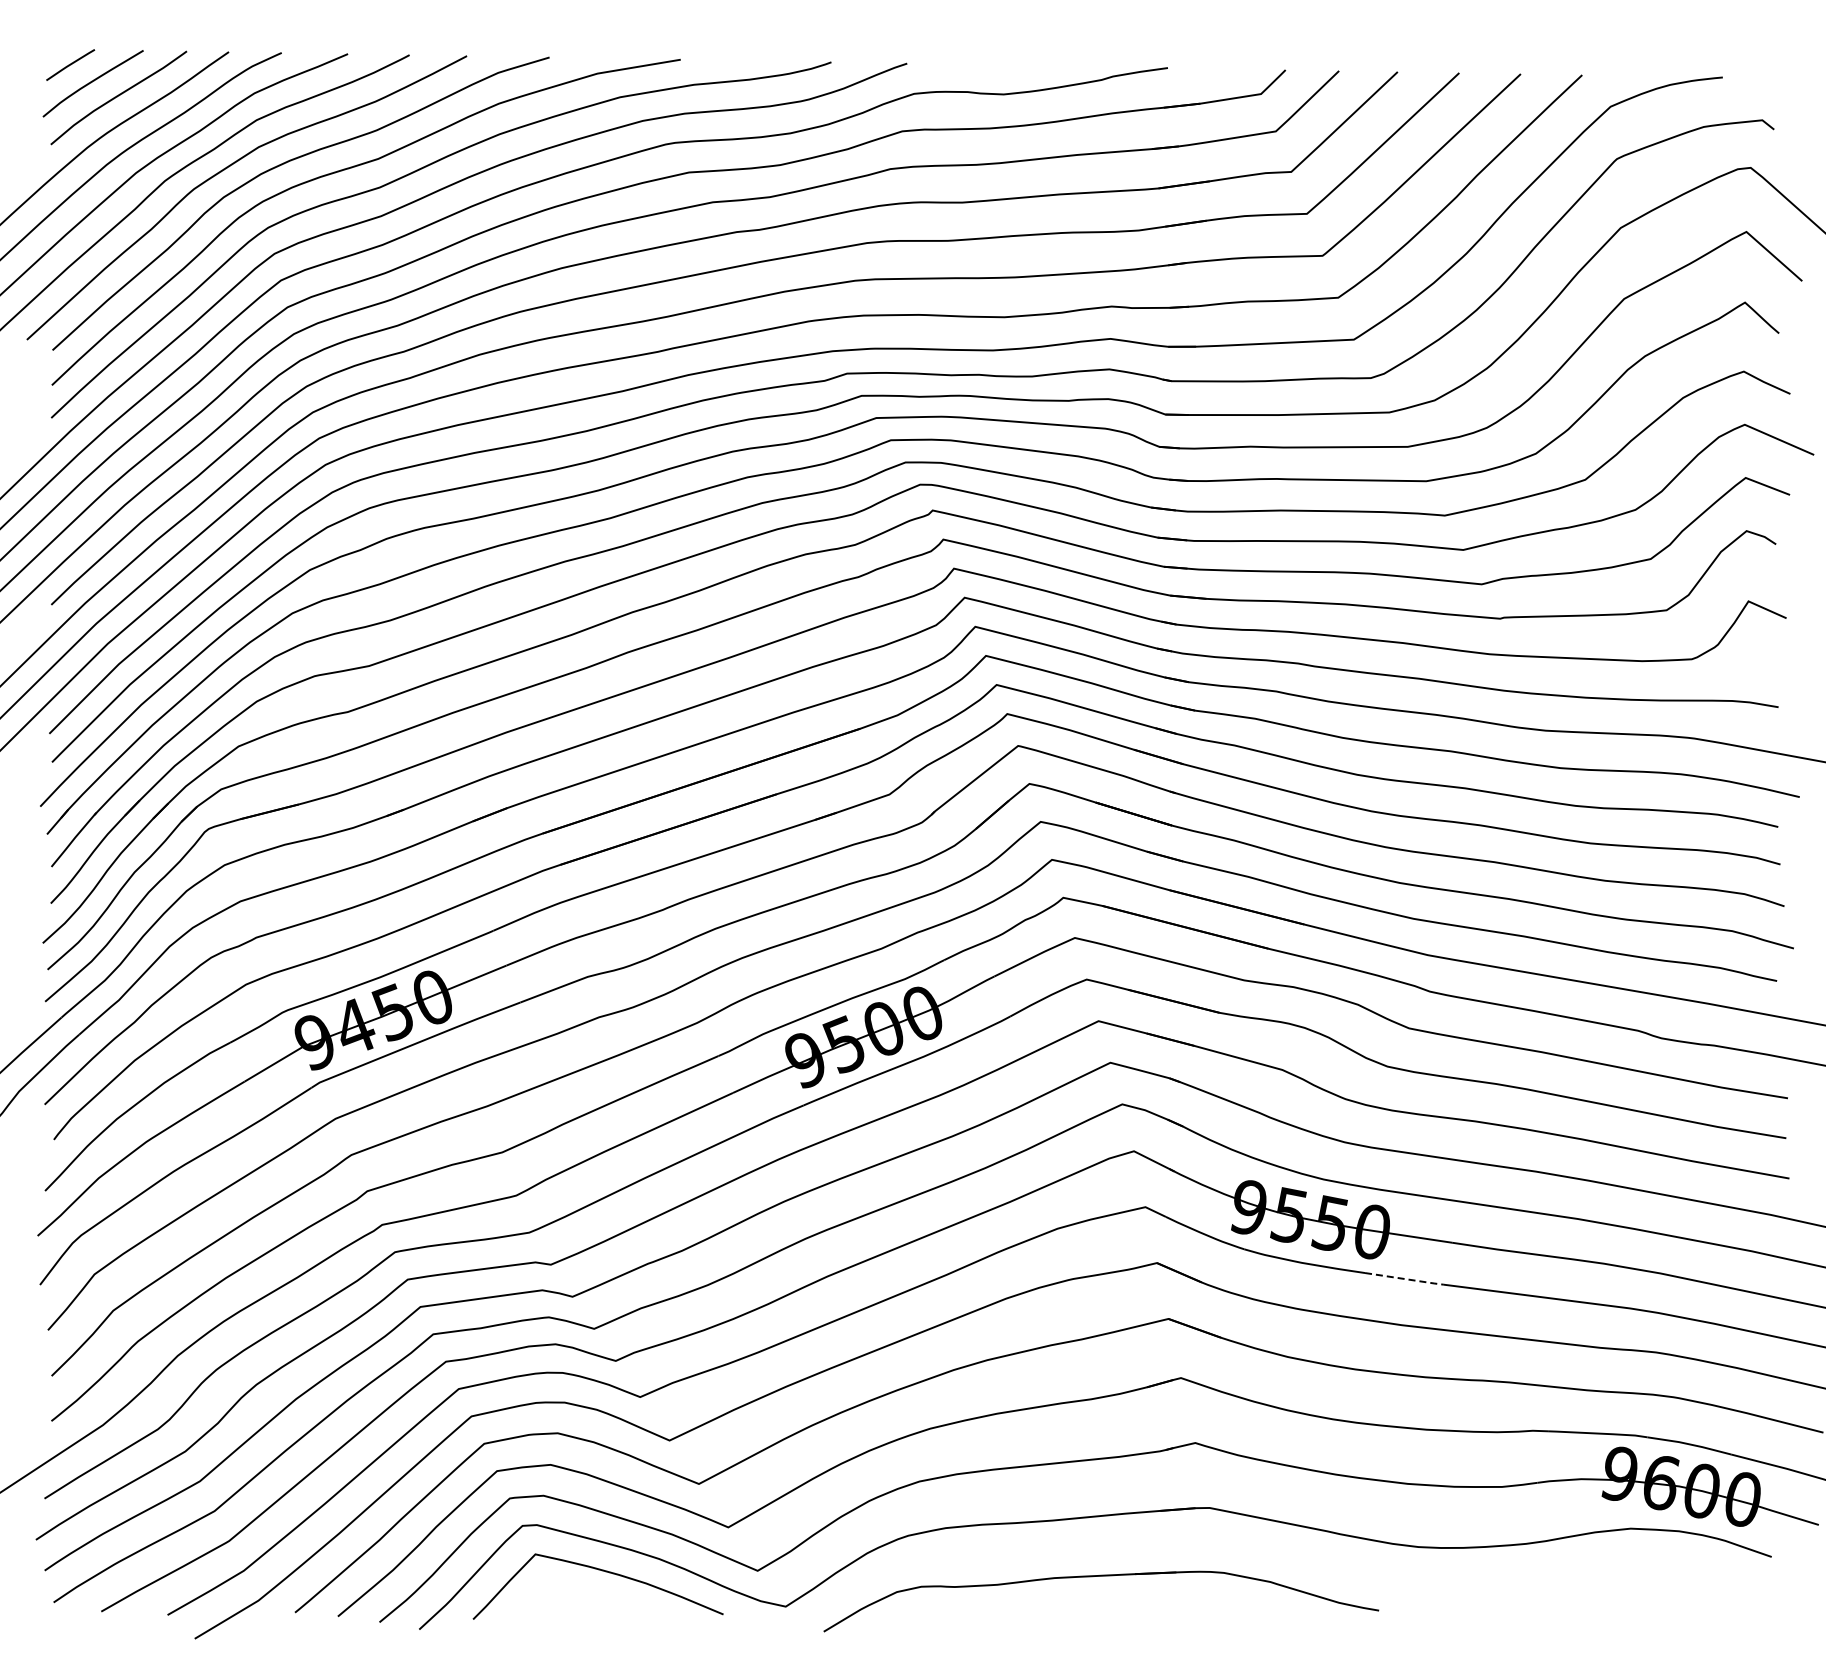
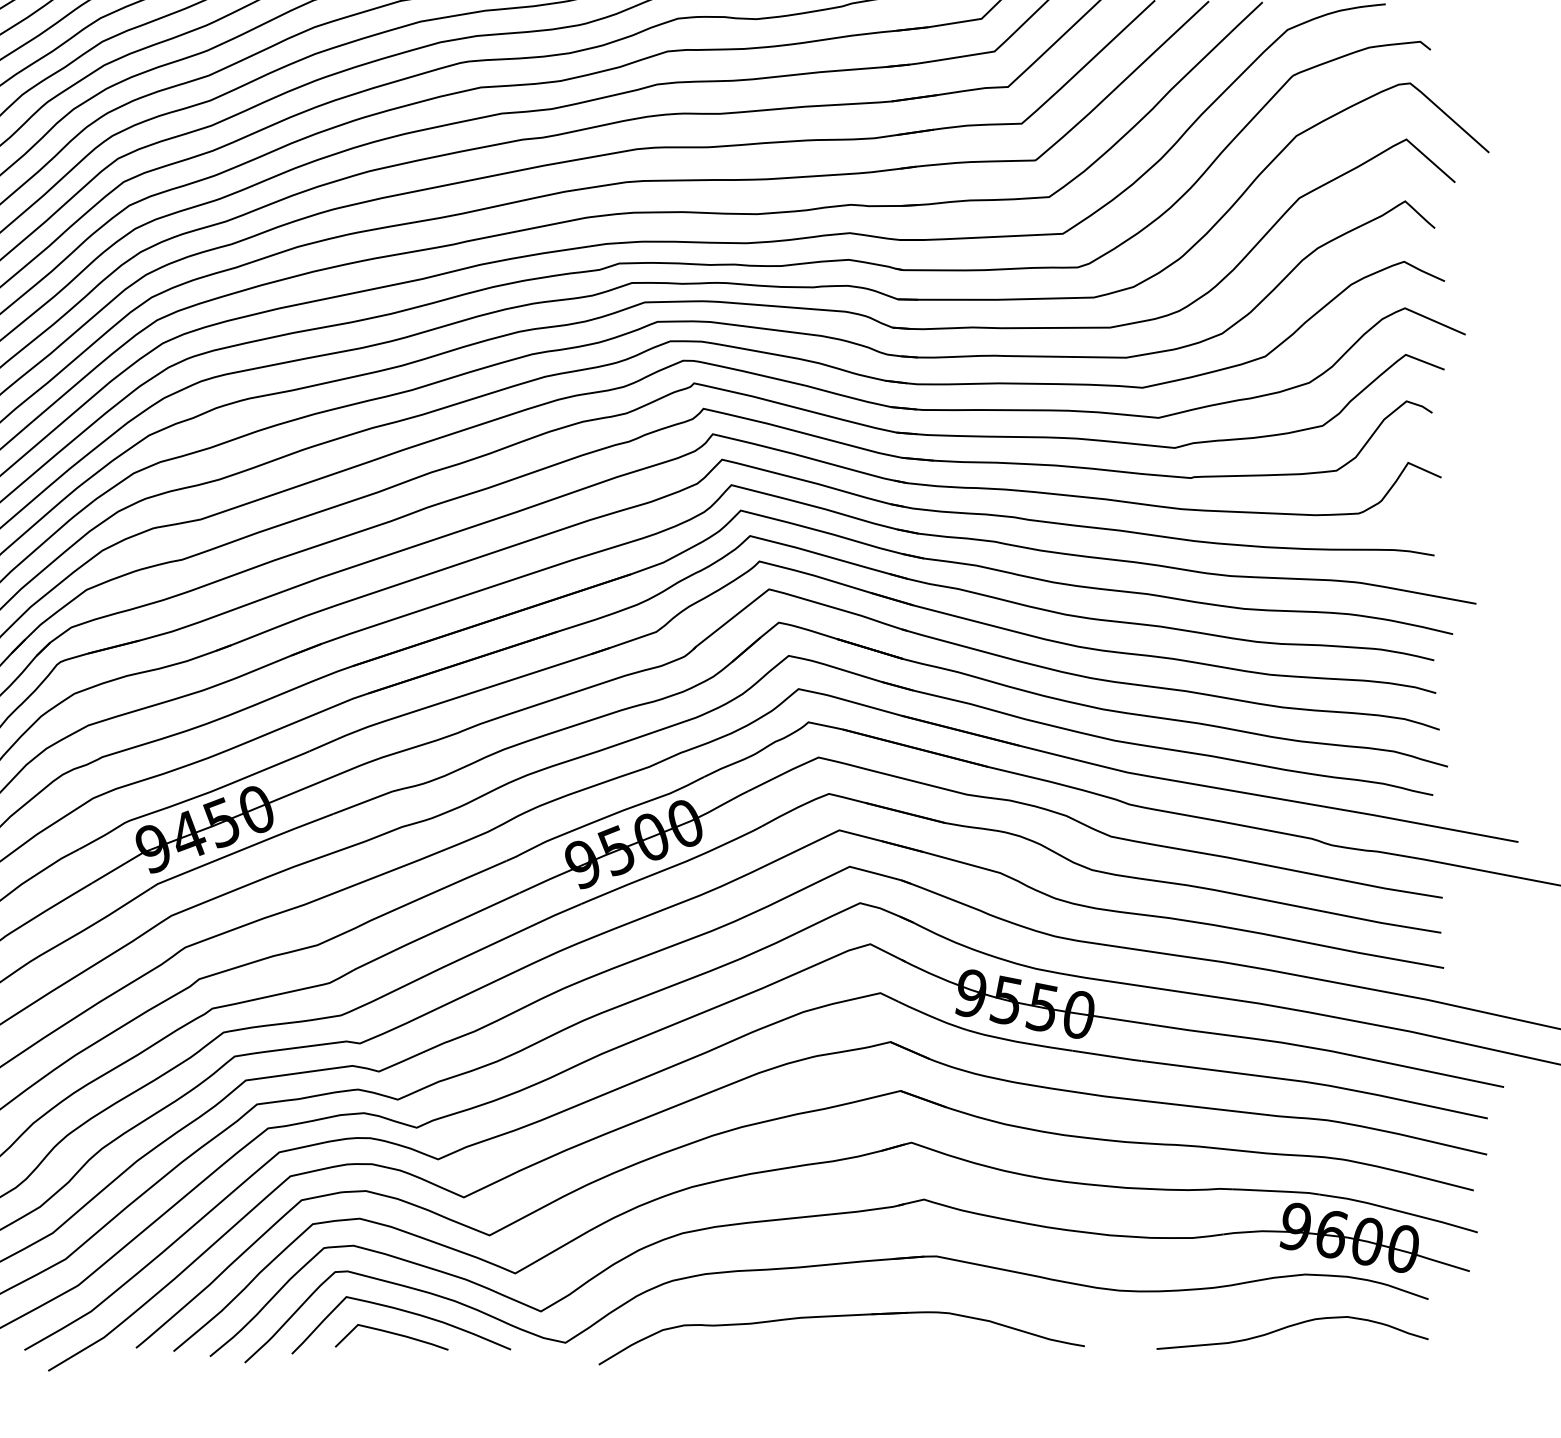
line: (1405, 1279) -> (1108, 1056), dashed -> solid
curve: (1614, 1588) -> (1290, 1326), added
curve: (587, 1596) -> (392, 1333), added

